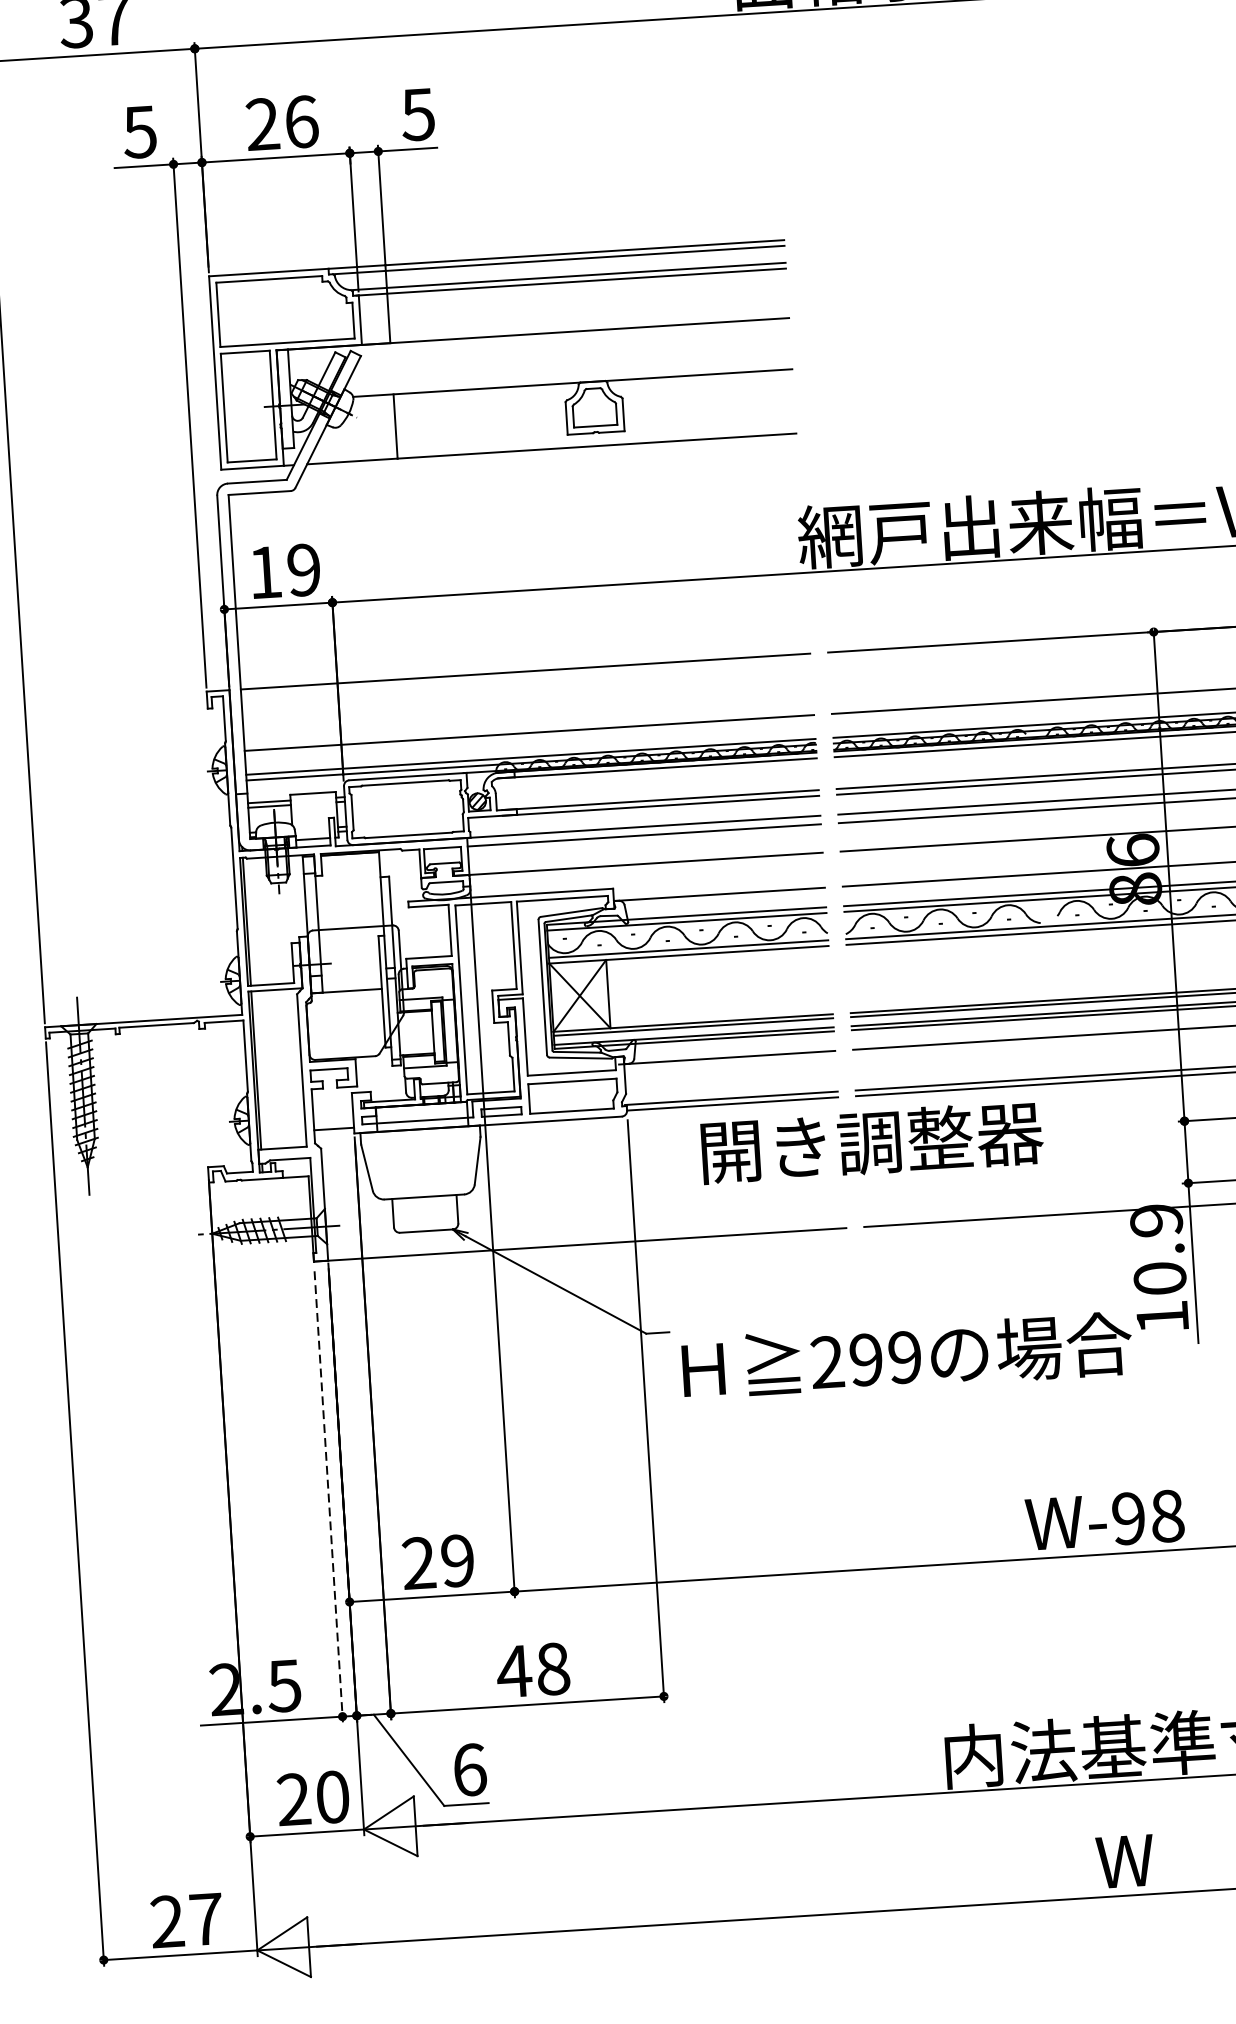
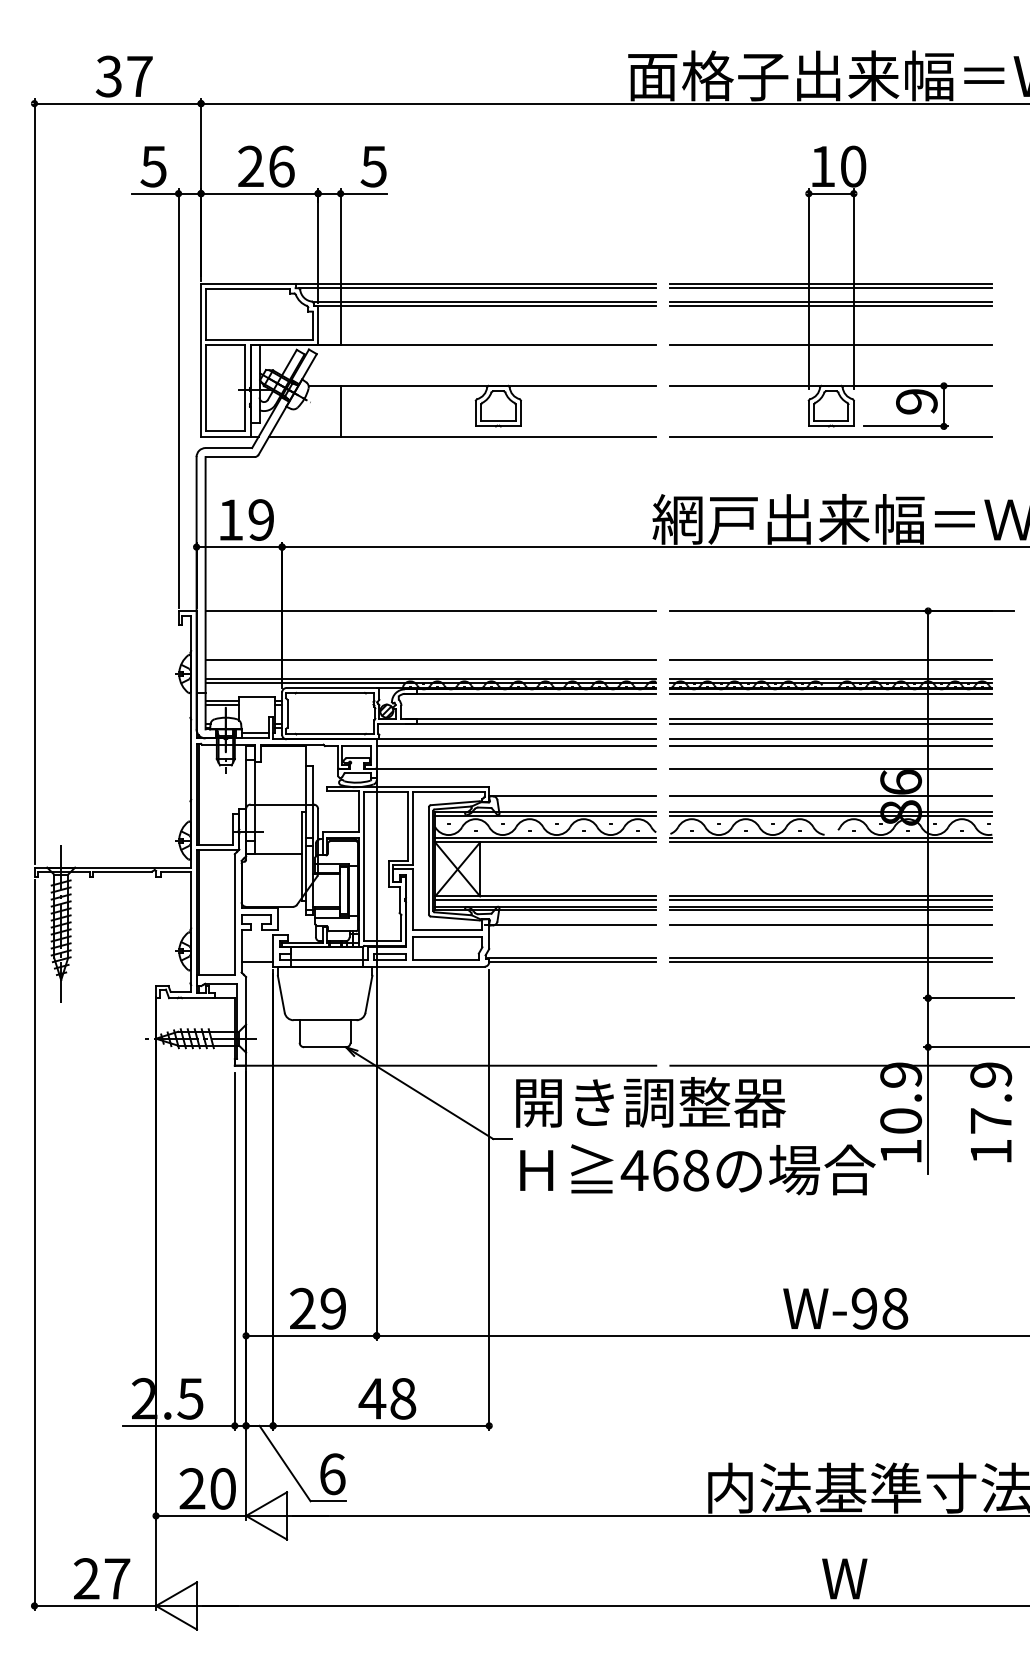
part: (1004, 236) -> (830, 291), added
text: (871, 1142) -> (650, 1102), moved
text: (865, 1359) -> (664, 1170), 299 -> 468
line: (328, 1496) -> (234, 1251), dashed -> solid

